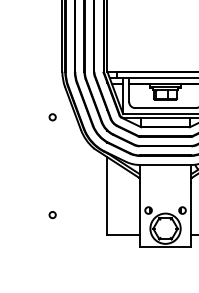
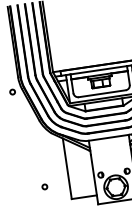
circle: (52, 117) -> (12, 92), moved
circle: (52, 215) -> (44, 187), moved

